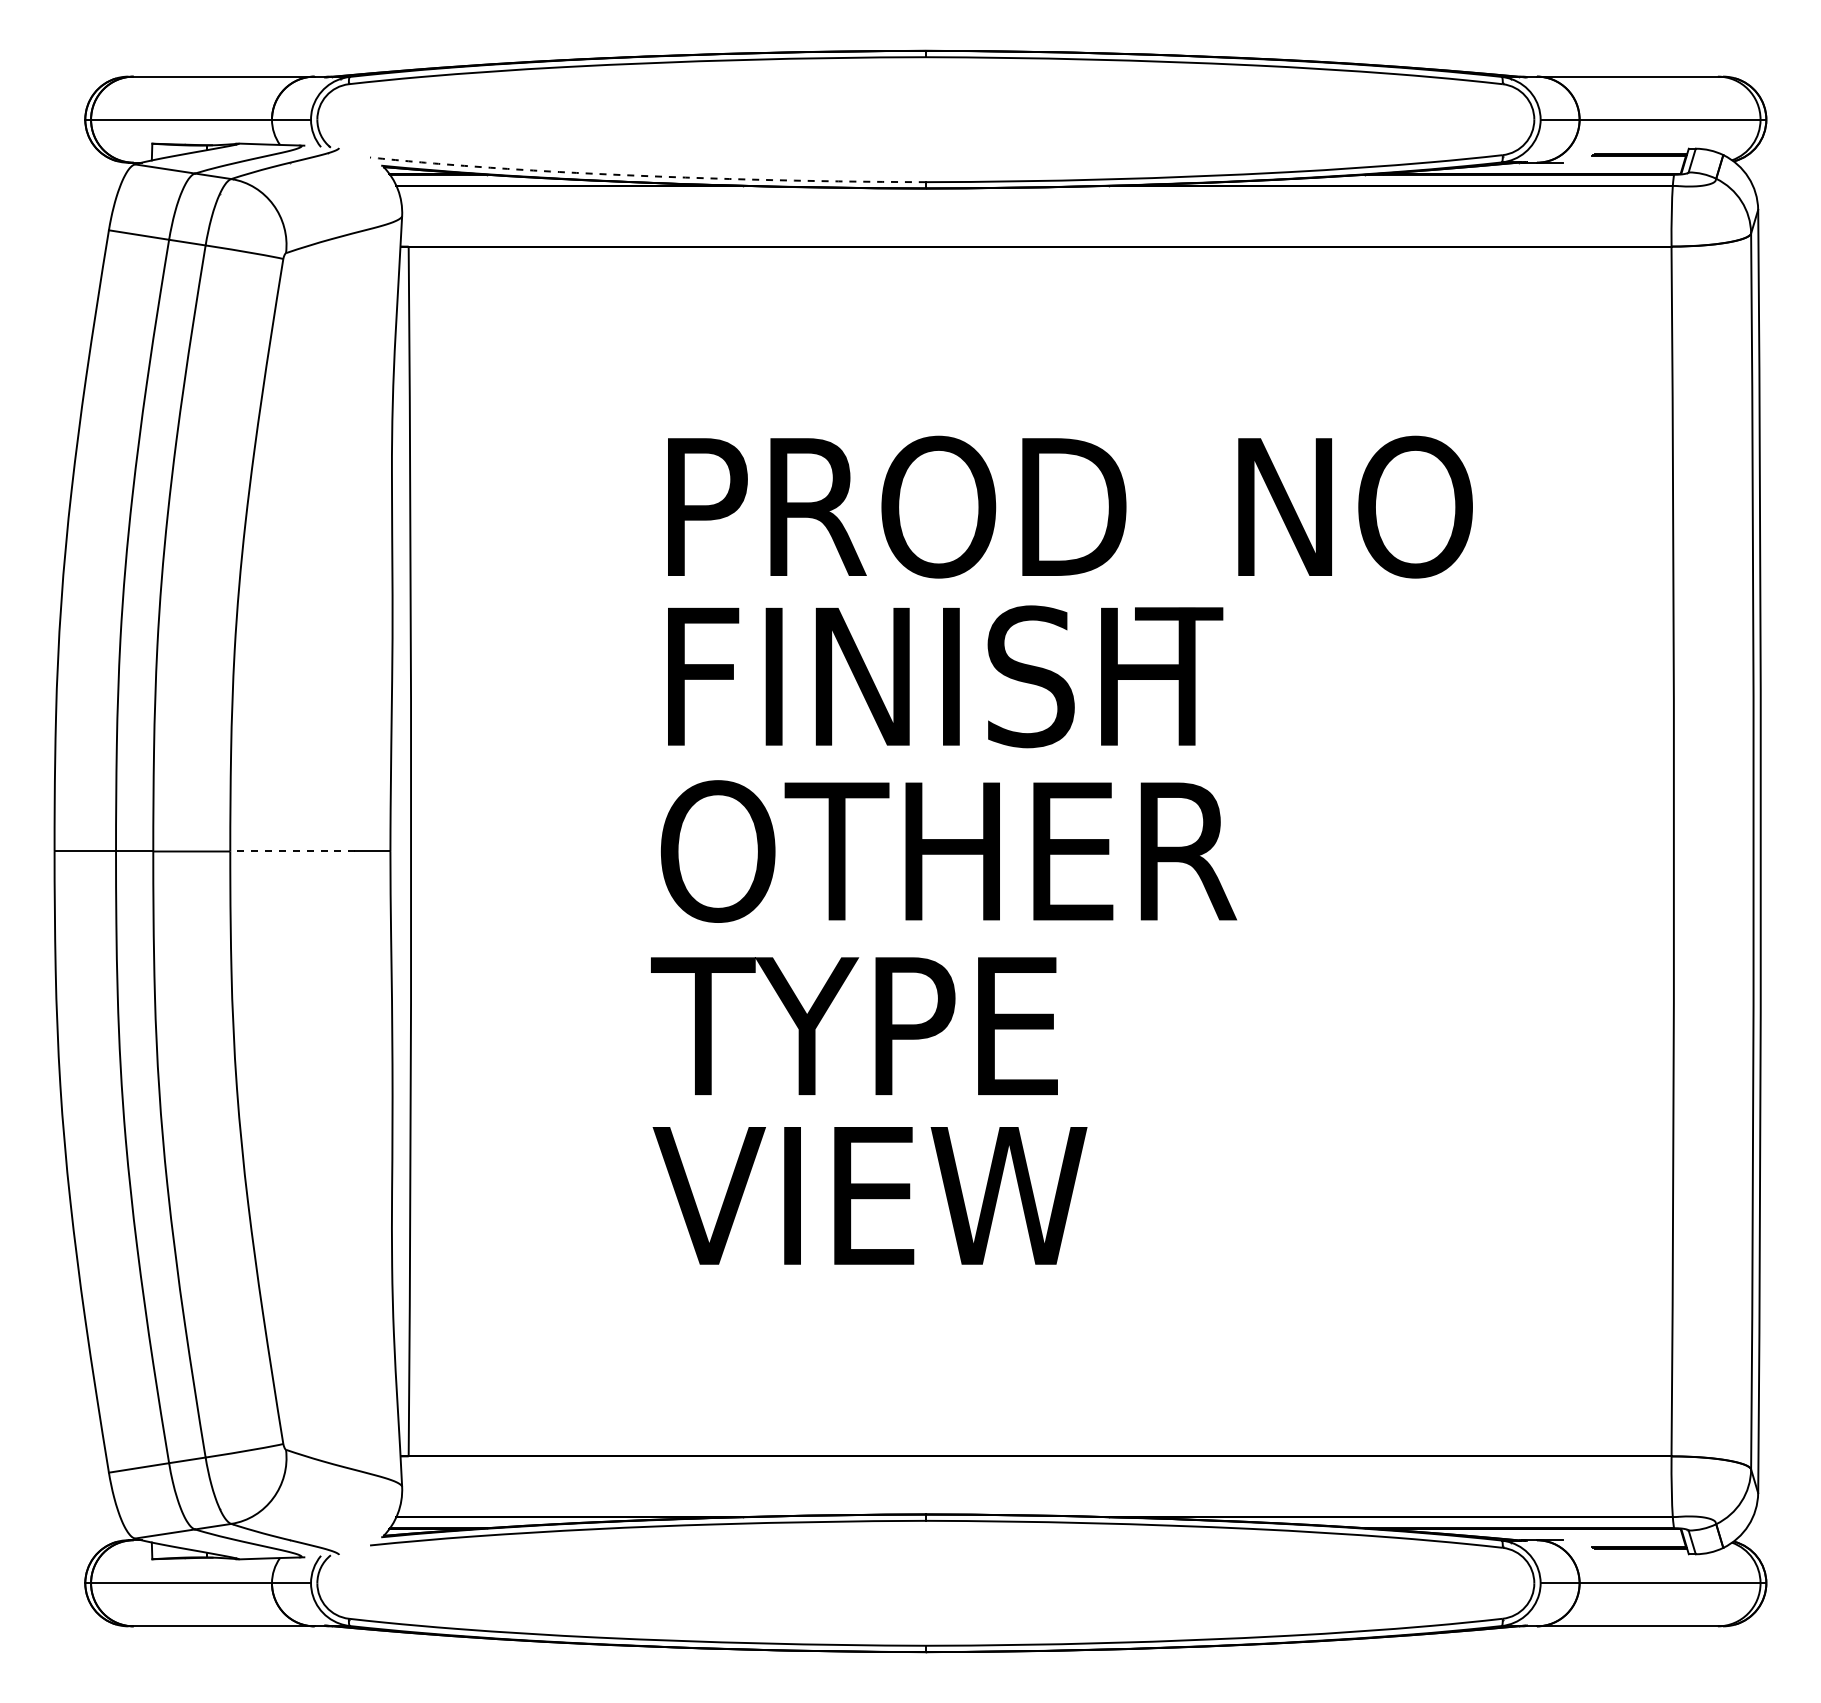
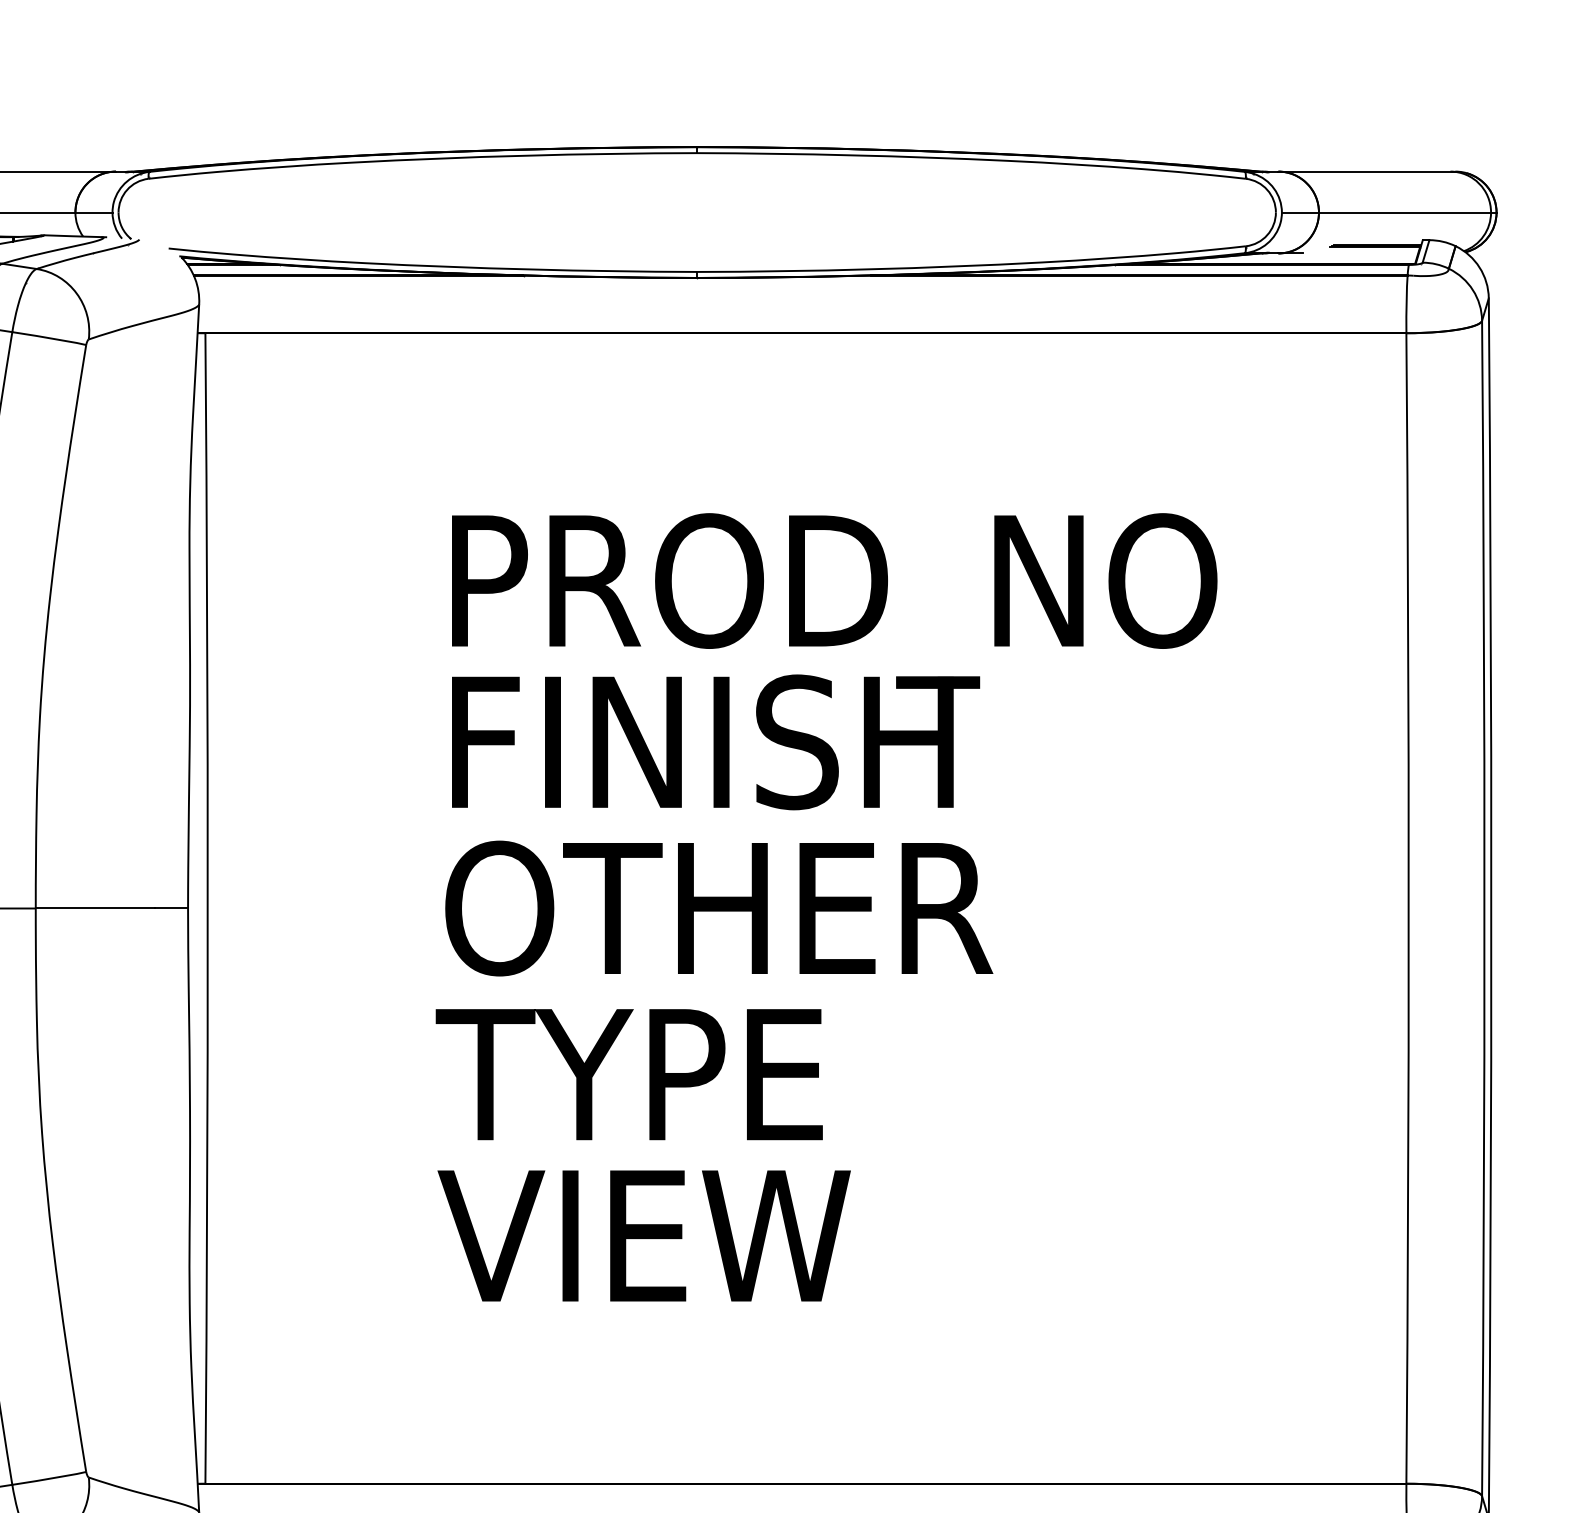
line: (642, 175) -> (427, 265), dashed -> solid
line: (292, 851) -> (94, 908), dashed -> solid

